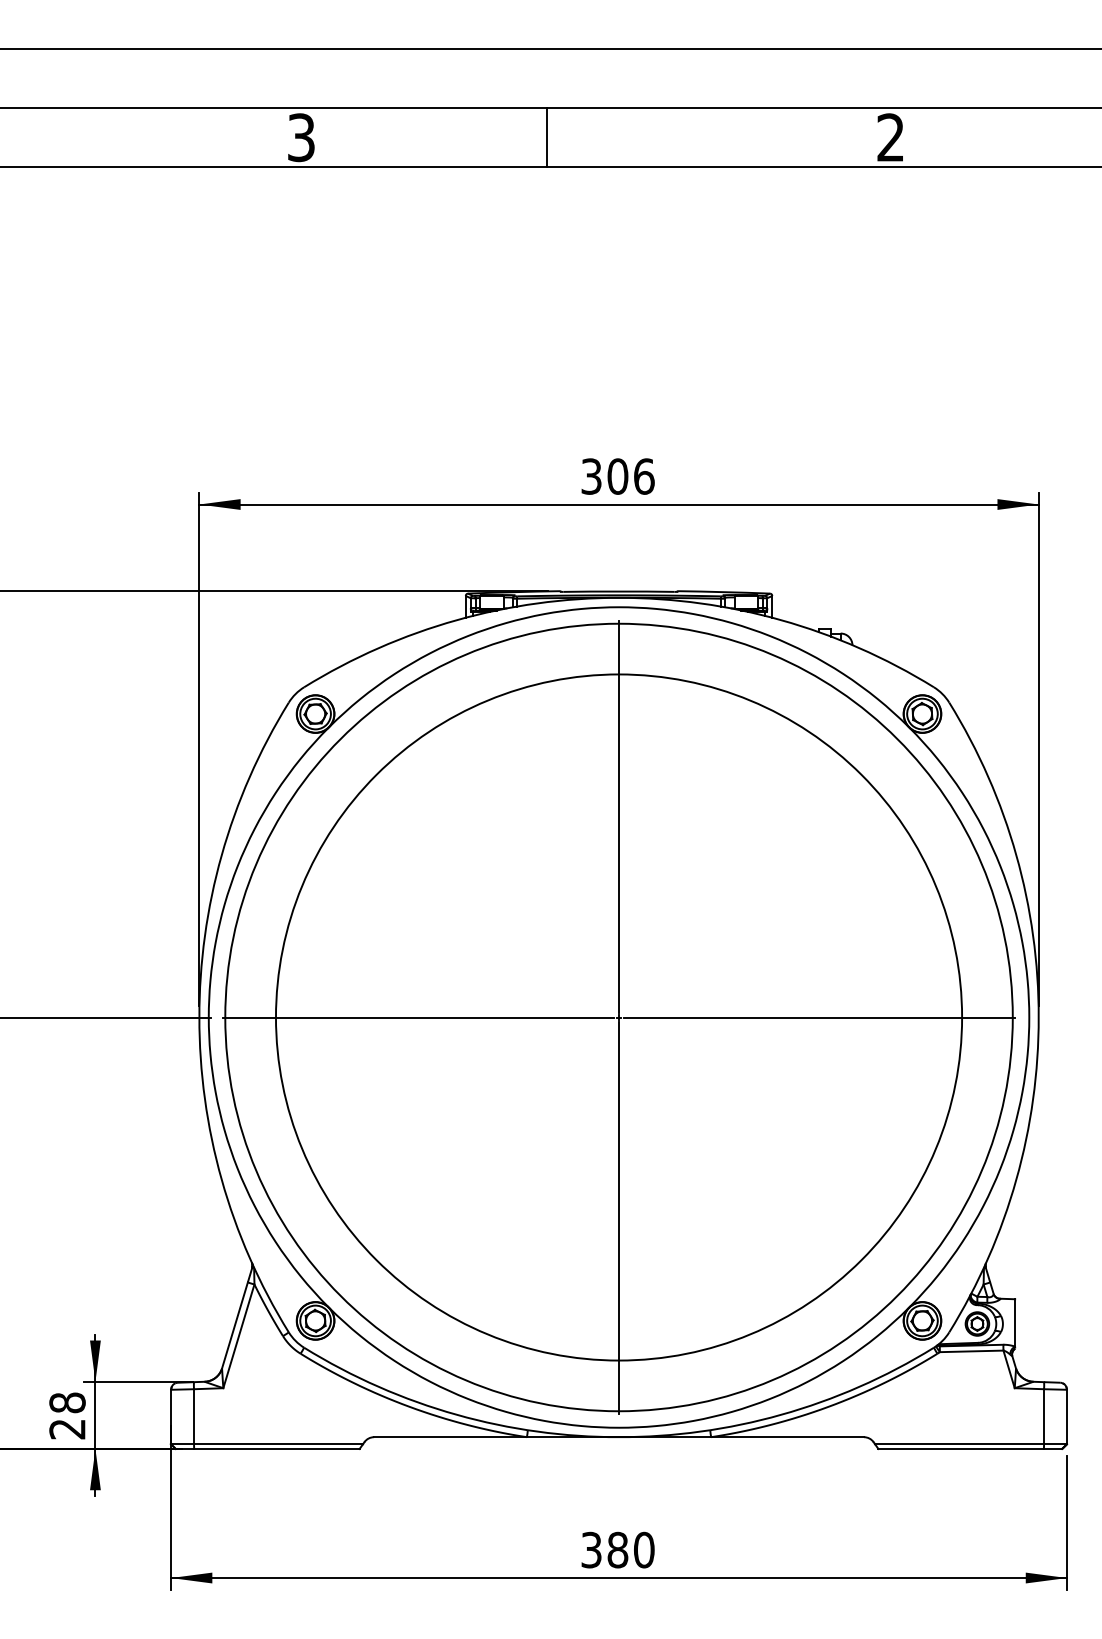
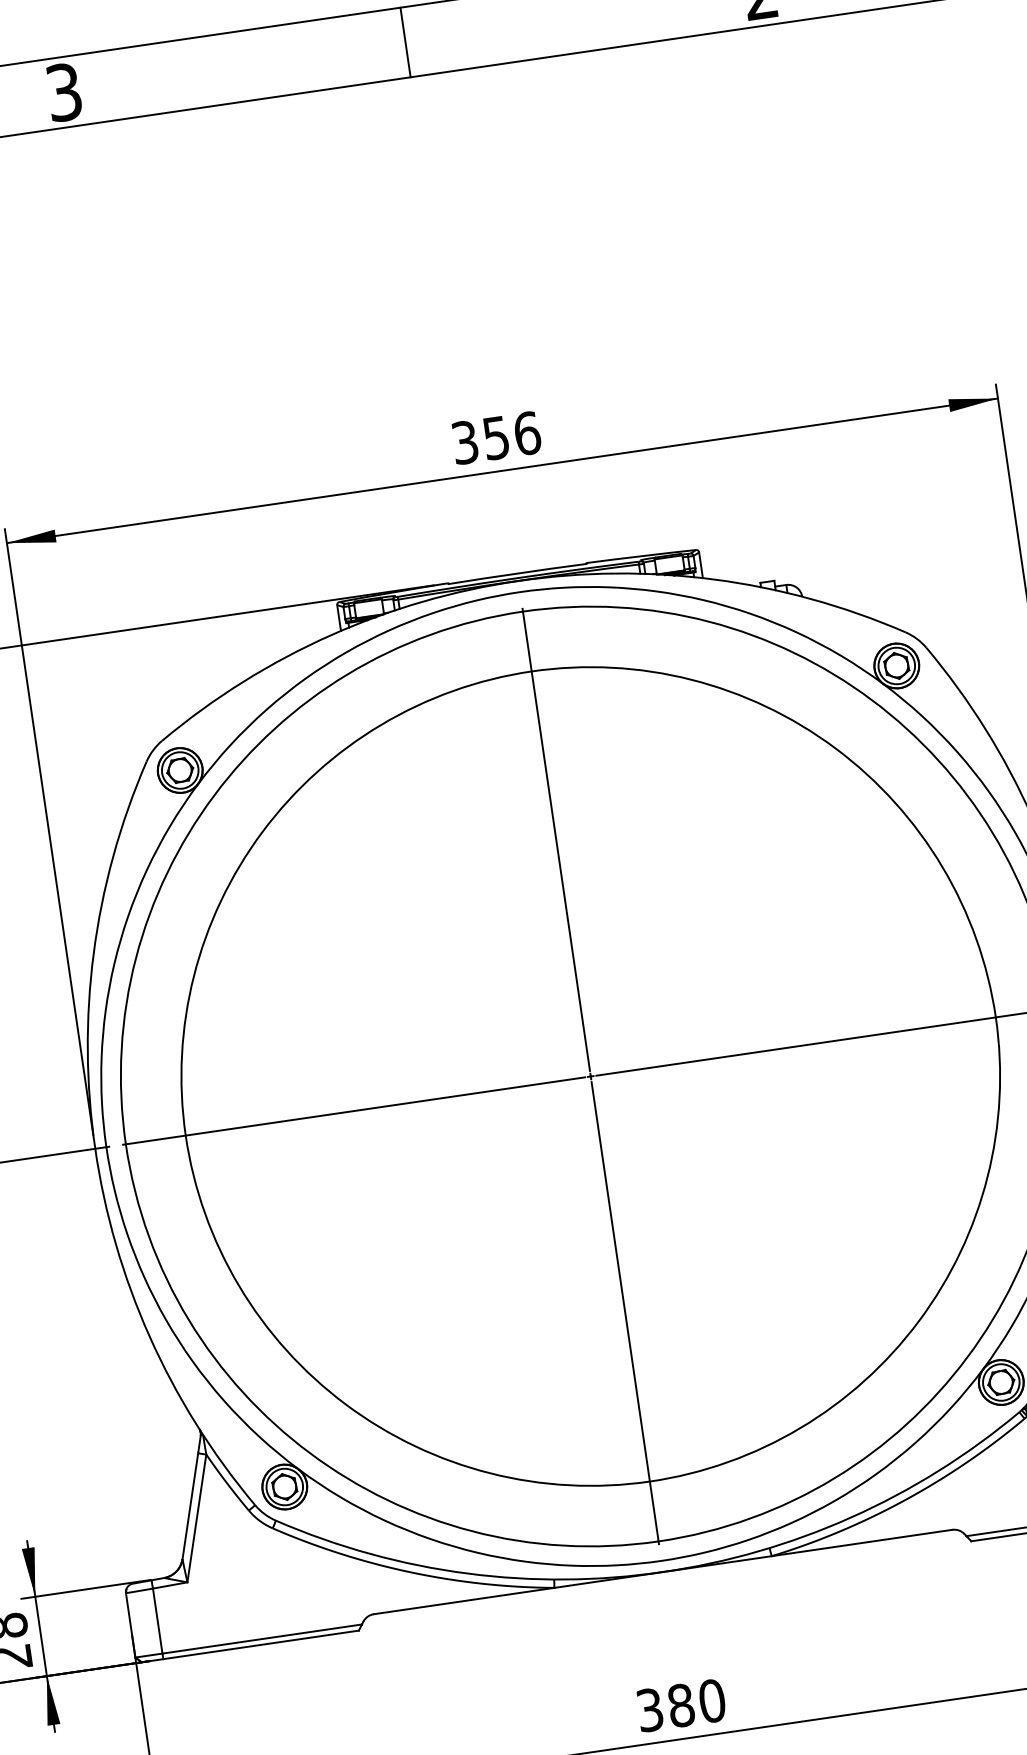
line: (546, 137) -> (405, 42), moved
text: (617, 476) -> (495, 438), 306 -> 356

